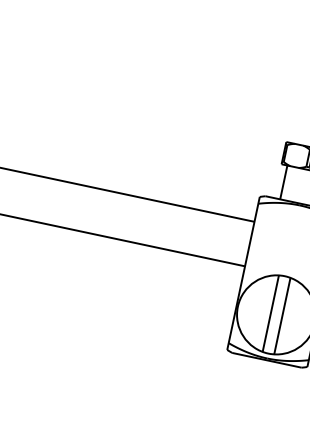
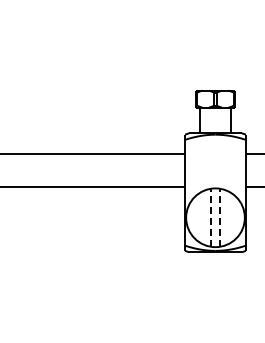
line: (271, 313) -> (211, 217), solid -> dashed
line: (281, 315) -> (219, 217), solid -> dashed

